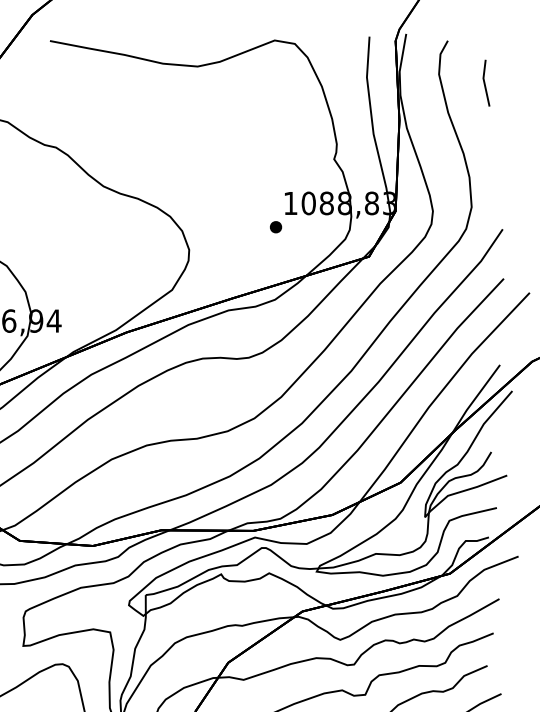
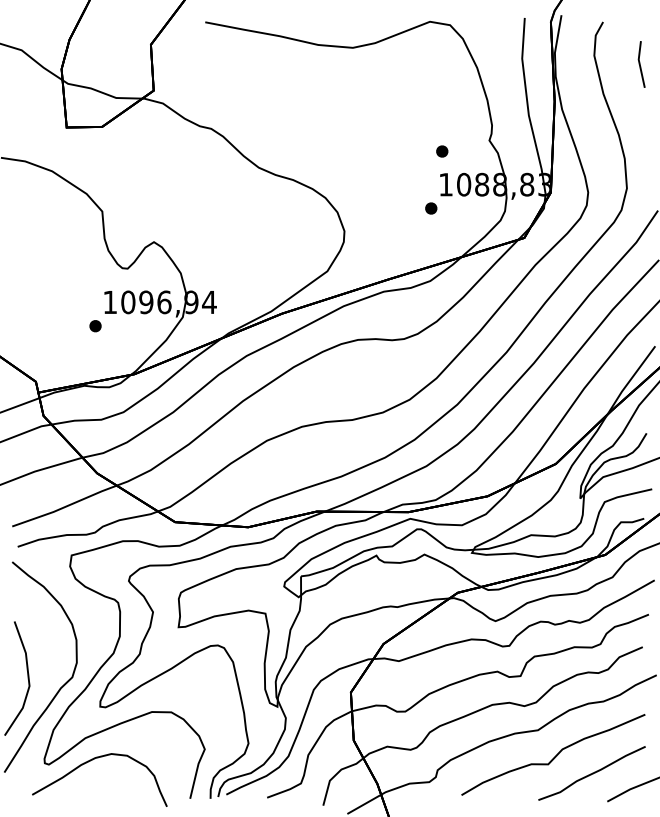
part: (287, 170) -> (442, 151), added

